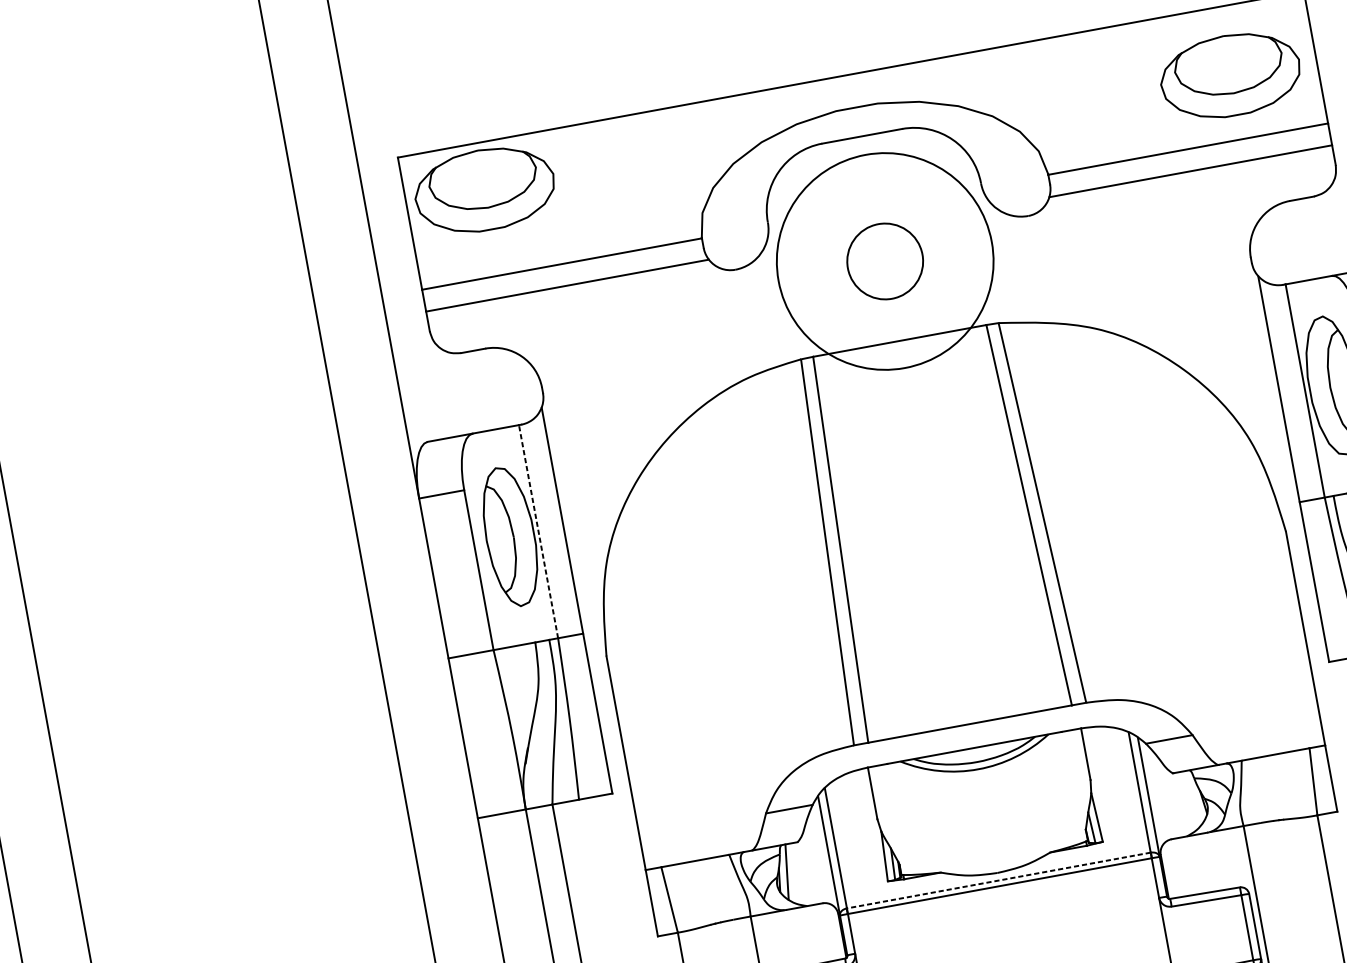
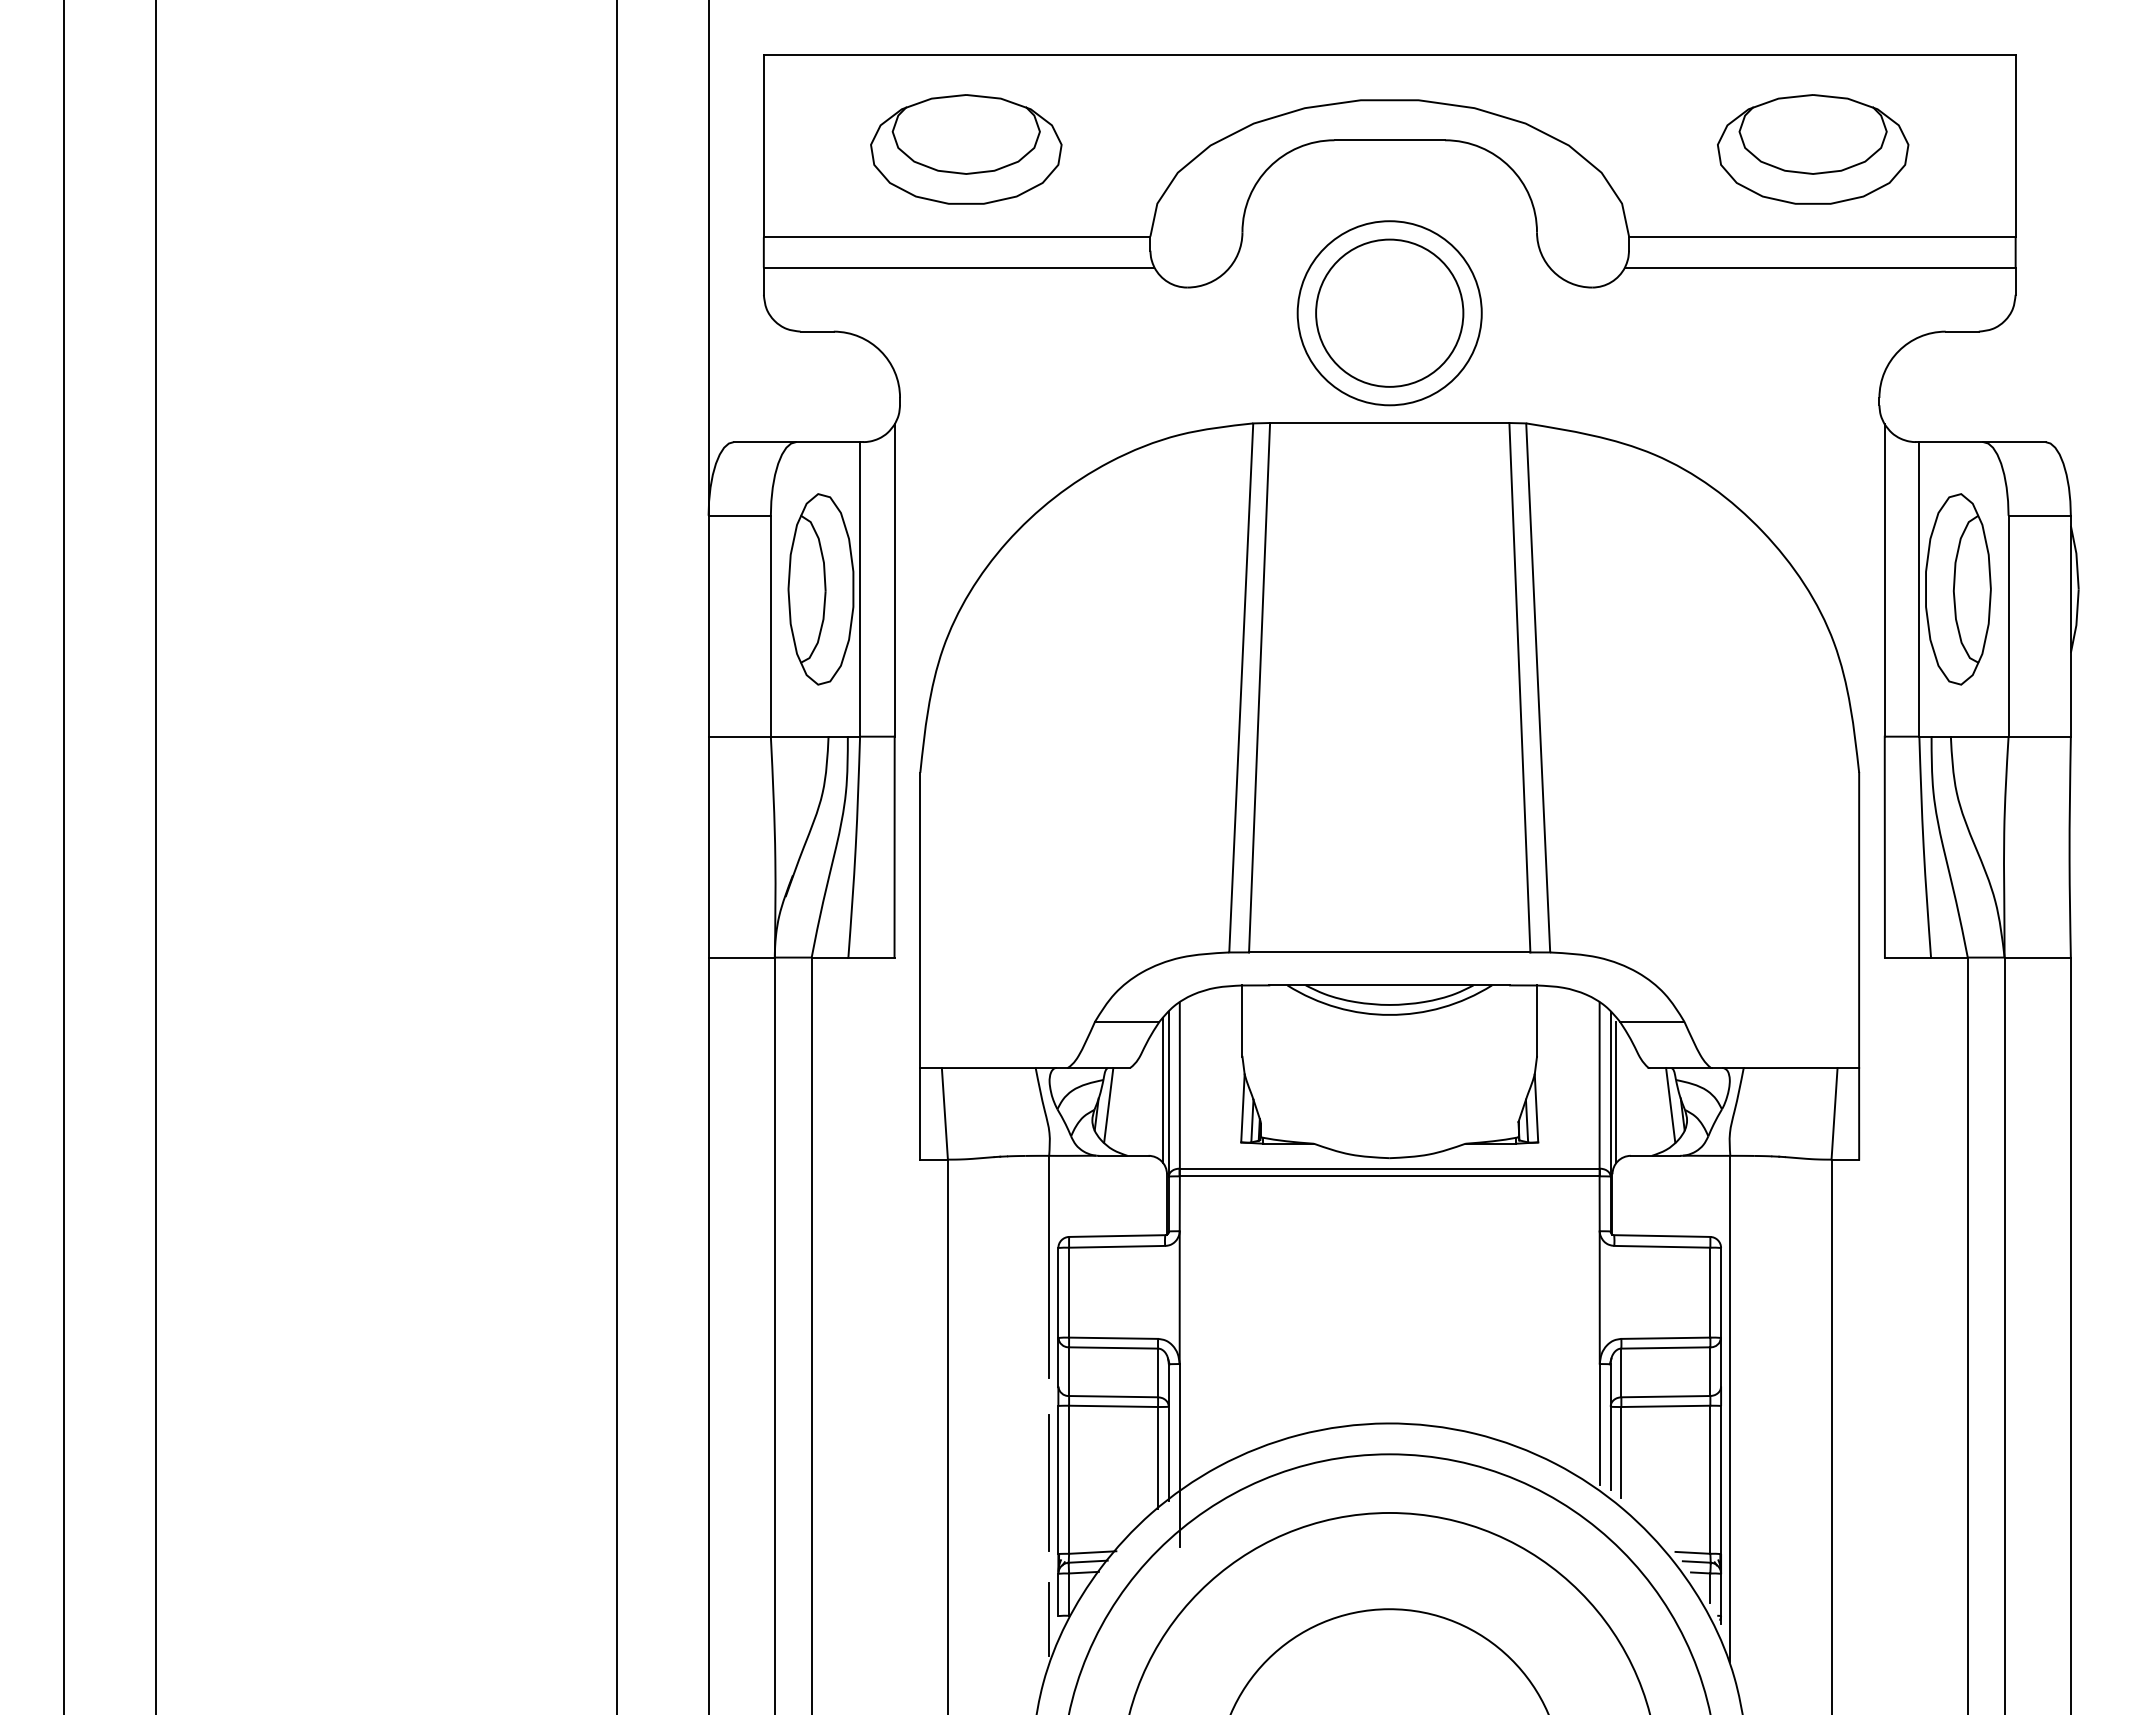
part: (1230, 75) -> (1813, 149), moved
part: (485, 189) -> (966, 149), moved
circle: (884, 260) -> (1389, 312), size x1.43
circle: (885, 261) -> (1389, 313), size x0.62
line: (538, 530) -> (860, 588), dashed -> solid
line: (1152, 795) -> (1616, 1092), added
line: (1193, 797) -> (1670, 1105), added
line: (824, 854) -> (1163, 1090), added
line: (998, 880) -> (1389, 1168), dashed -> solid

